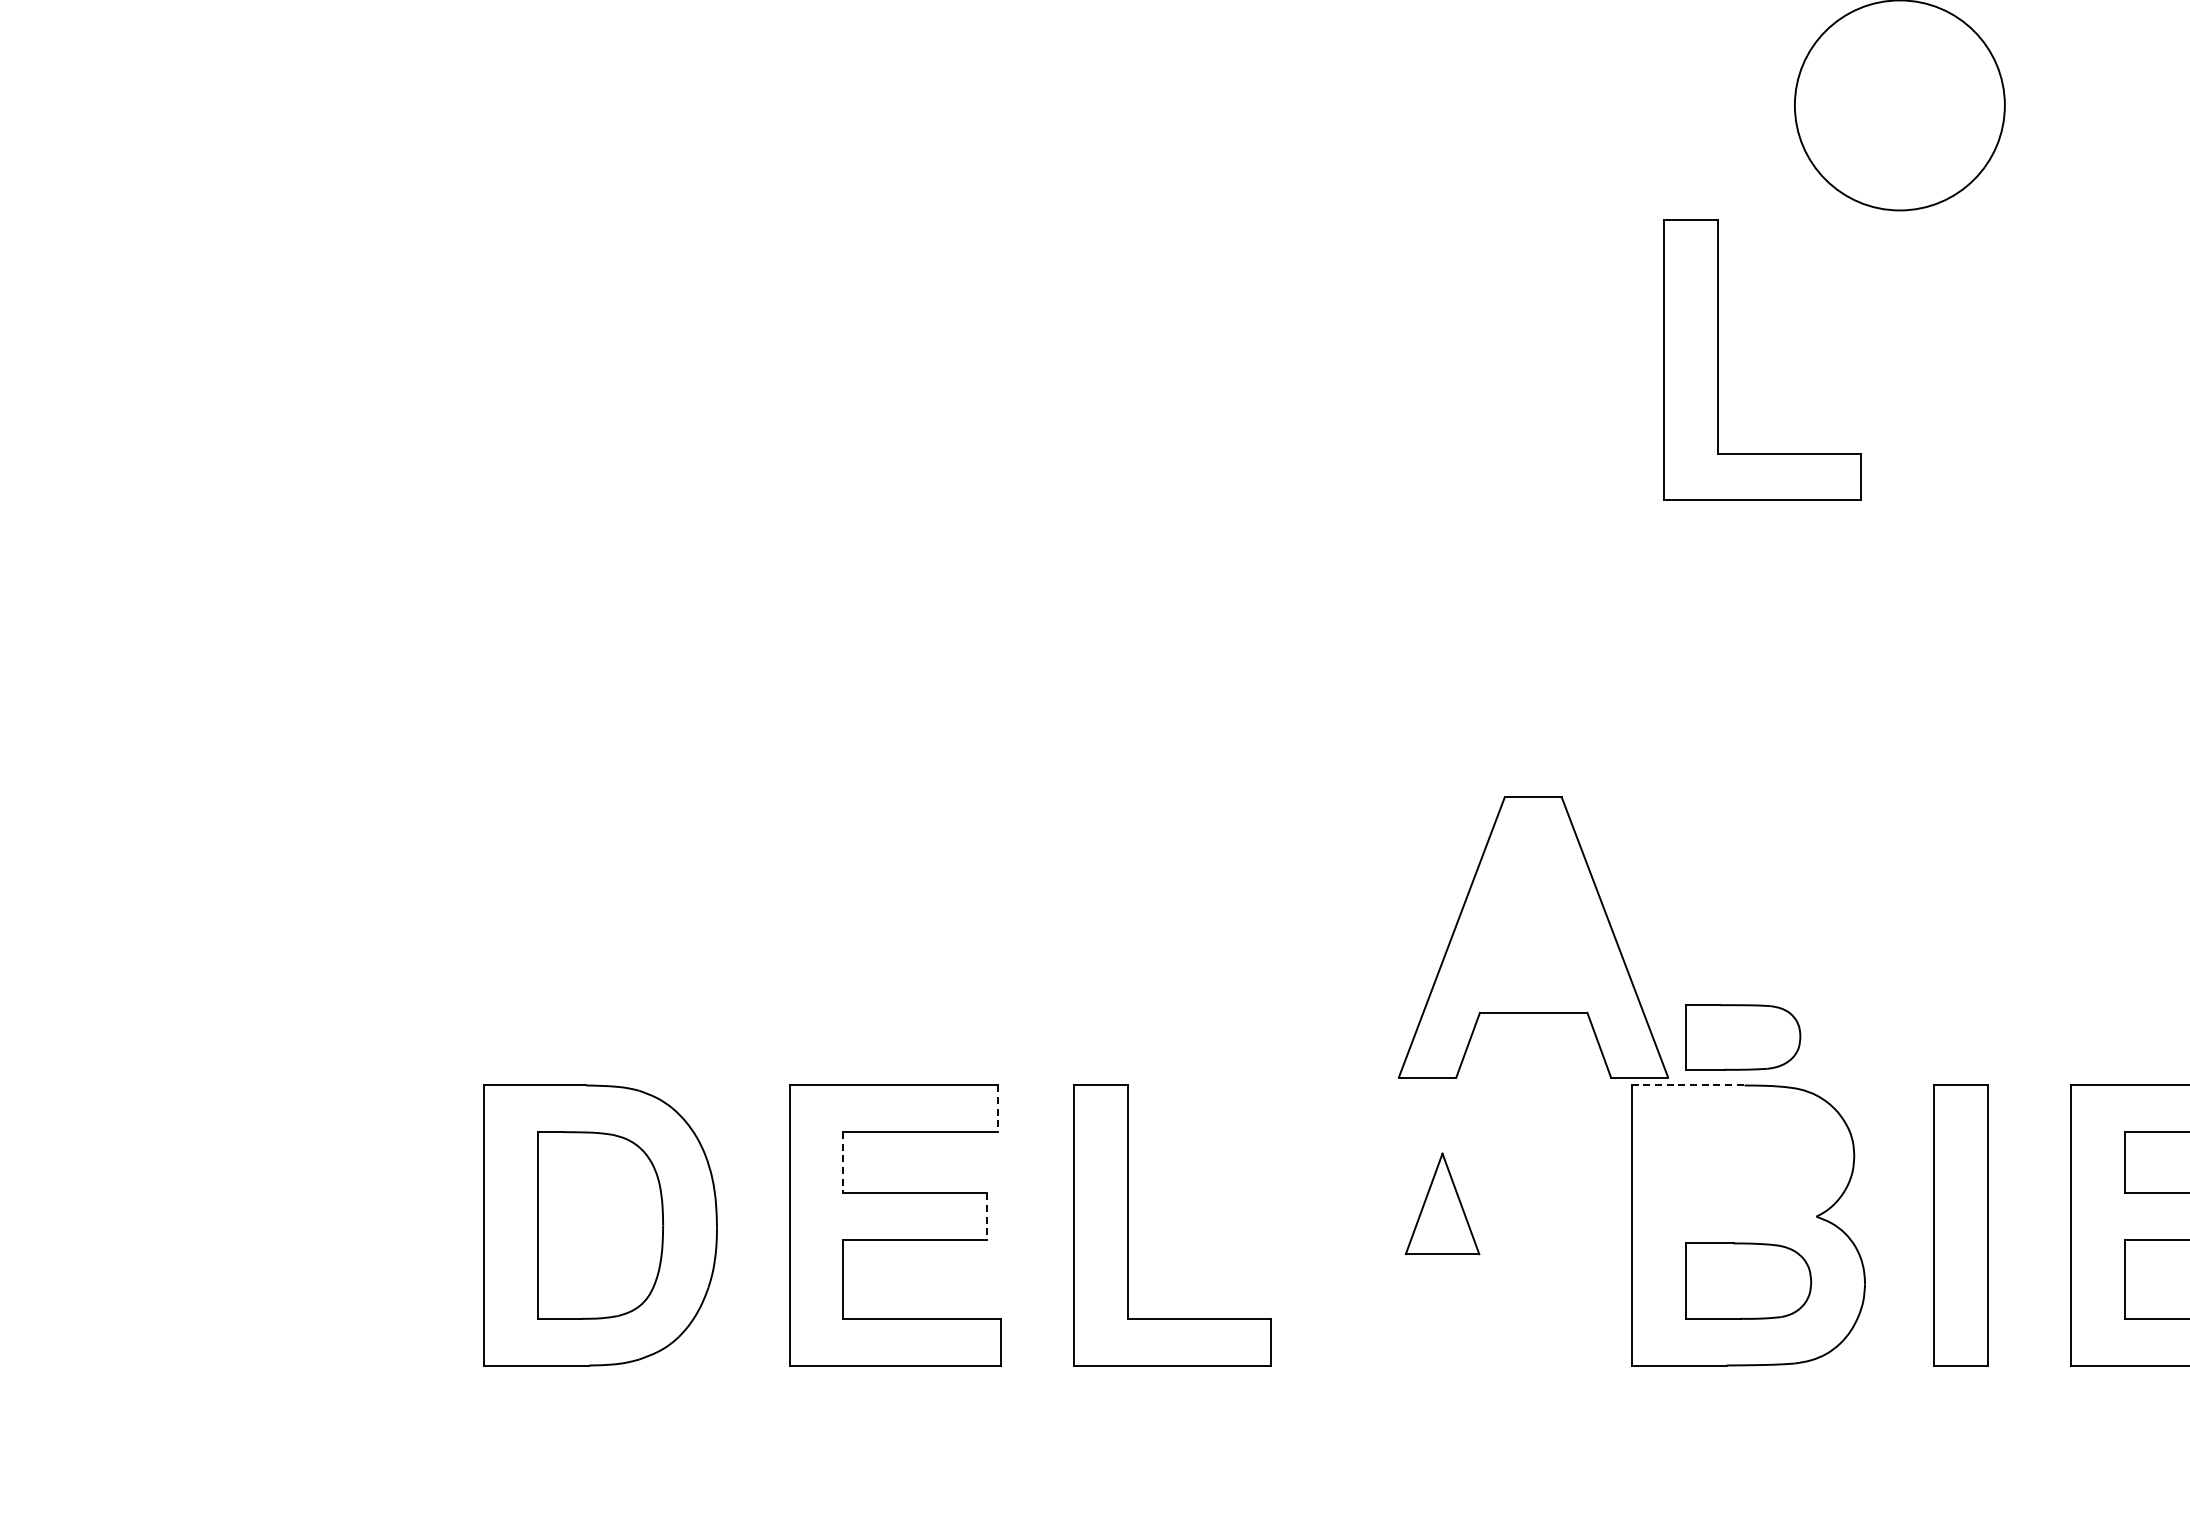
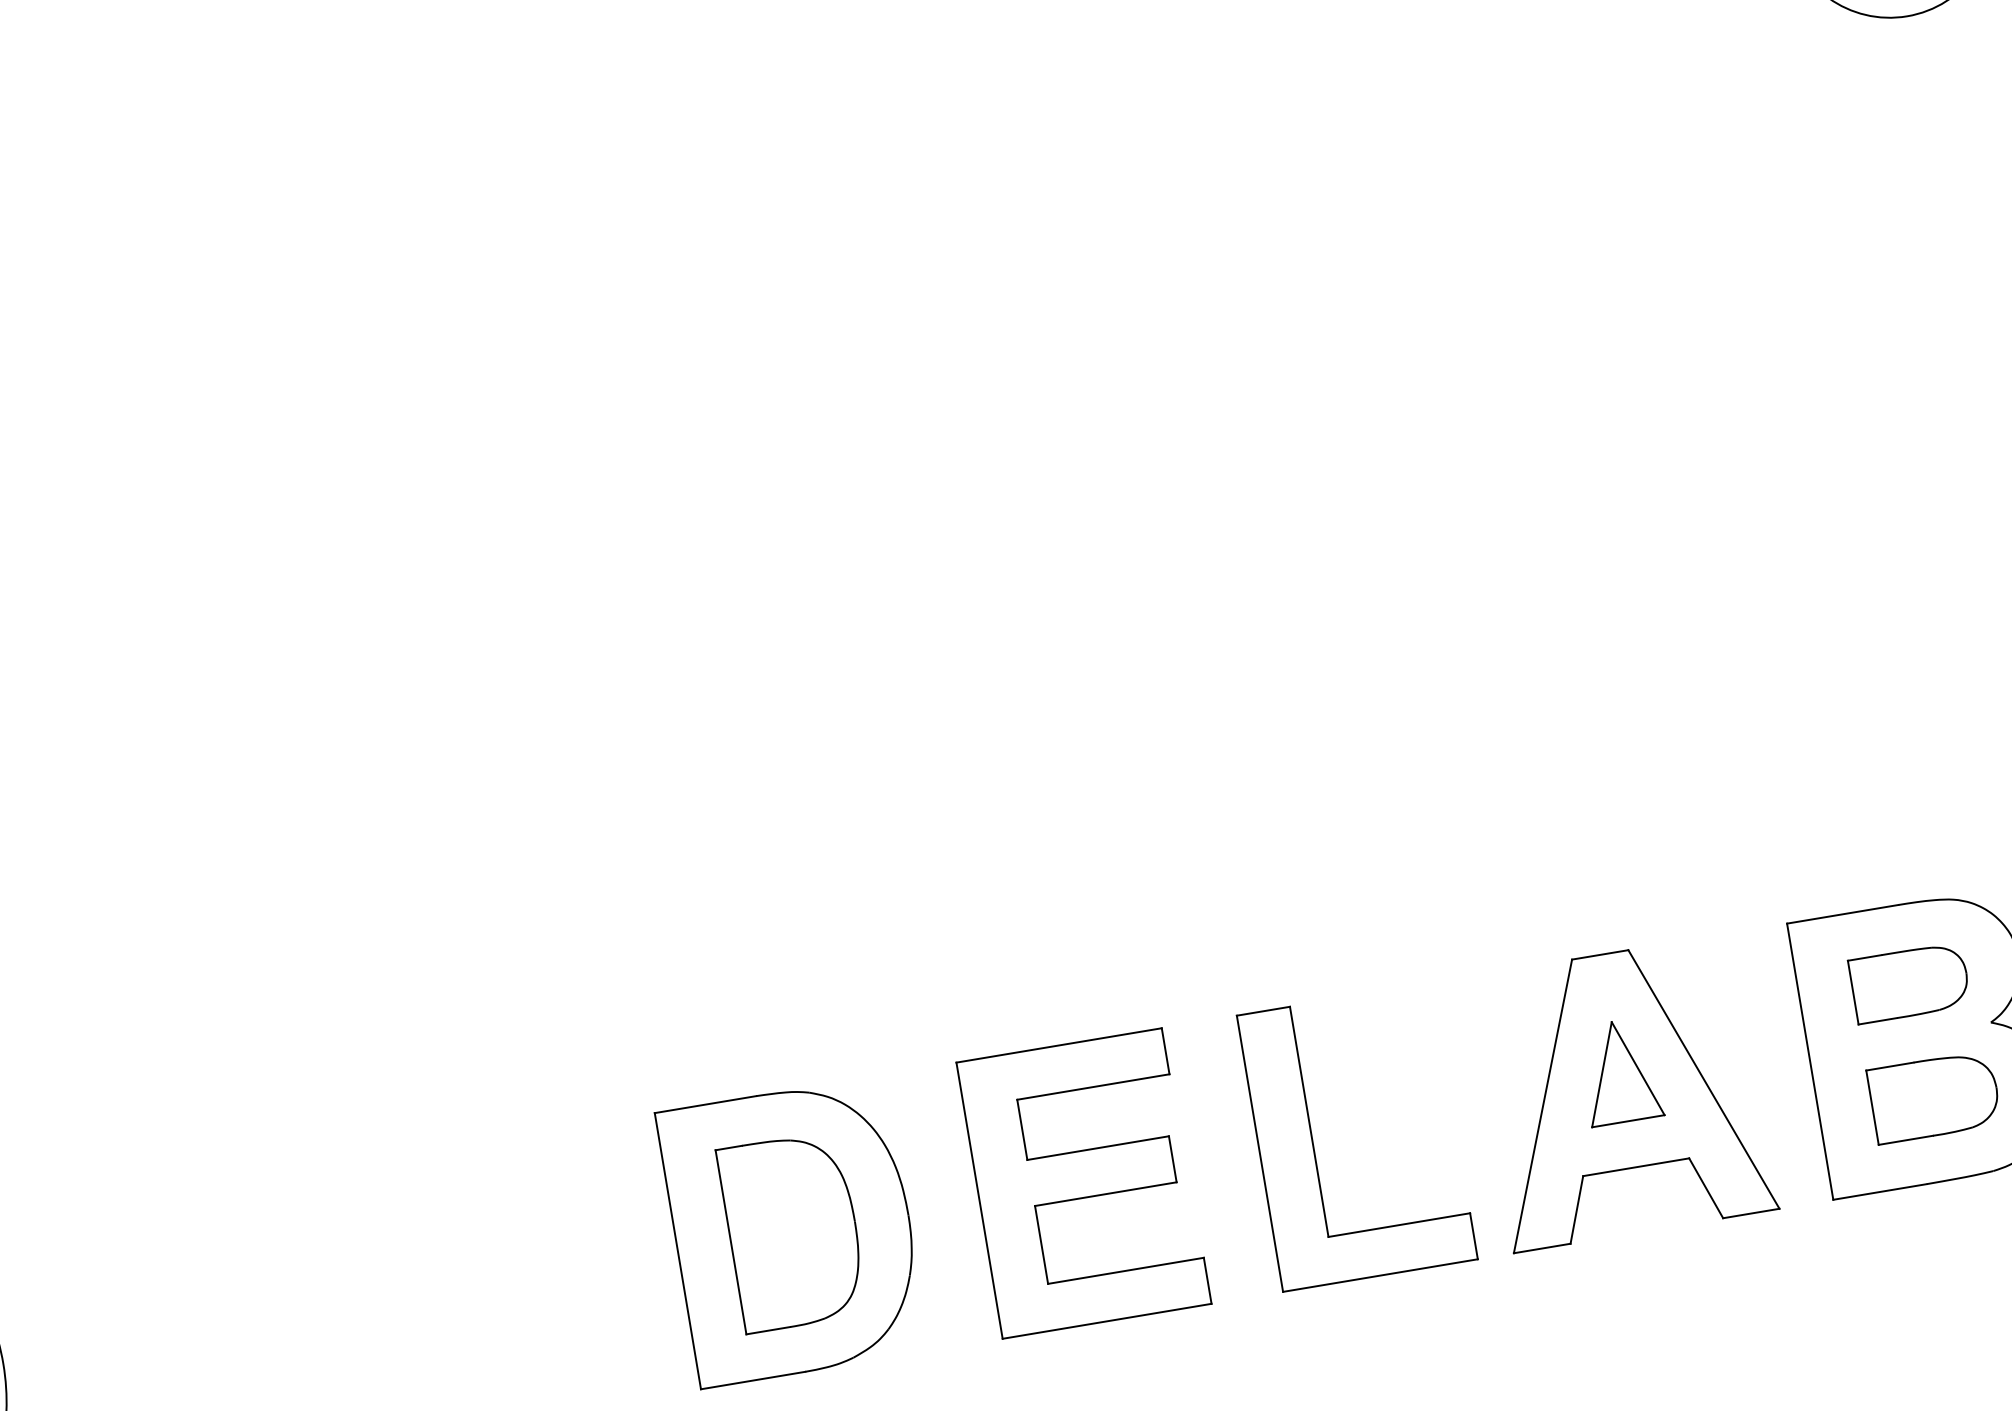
part: (1718, 360) -> (1753, 194), removed
part: (1533, 937) -> (1623, 1092), moved
part: (1743, 1037) -> (1910, 983), moved
line: (1688, 1085) -> (1843, 914), dashed -> solid
line: (997, 1109) -> (1165, 1051), dashed -> solid
line: (843, 1162) -> (1022, 1129), dashed -> solid
line: (986, 1217) -> (1172, 1160), dashed -> solid

